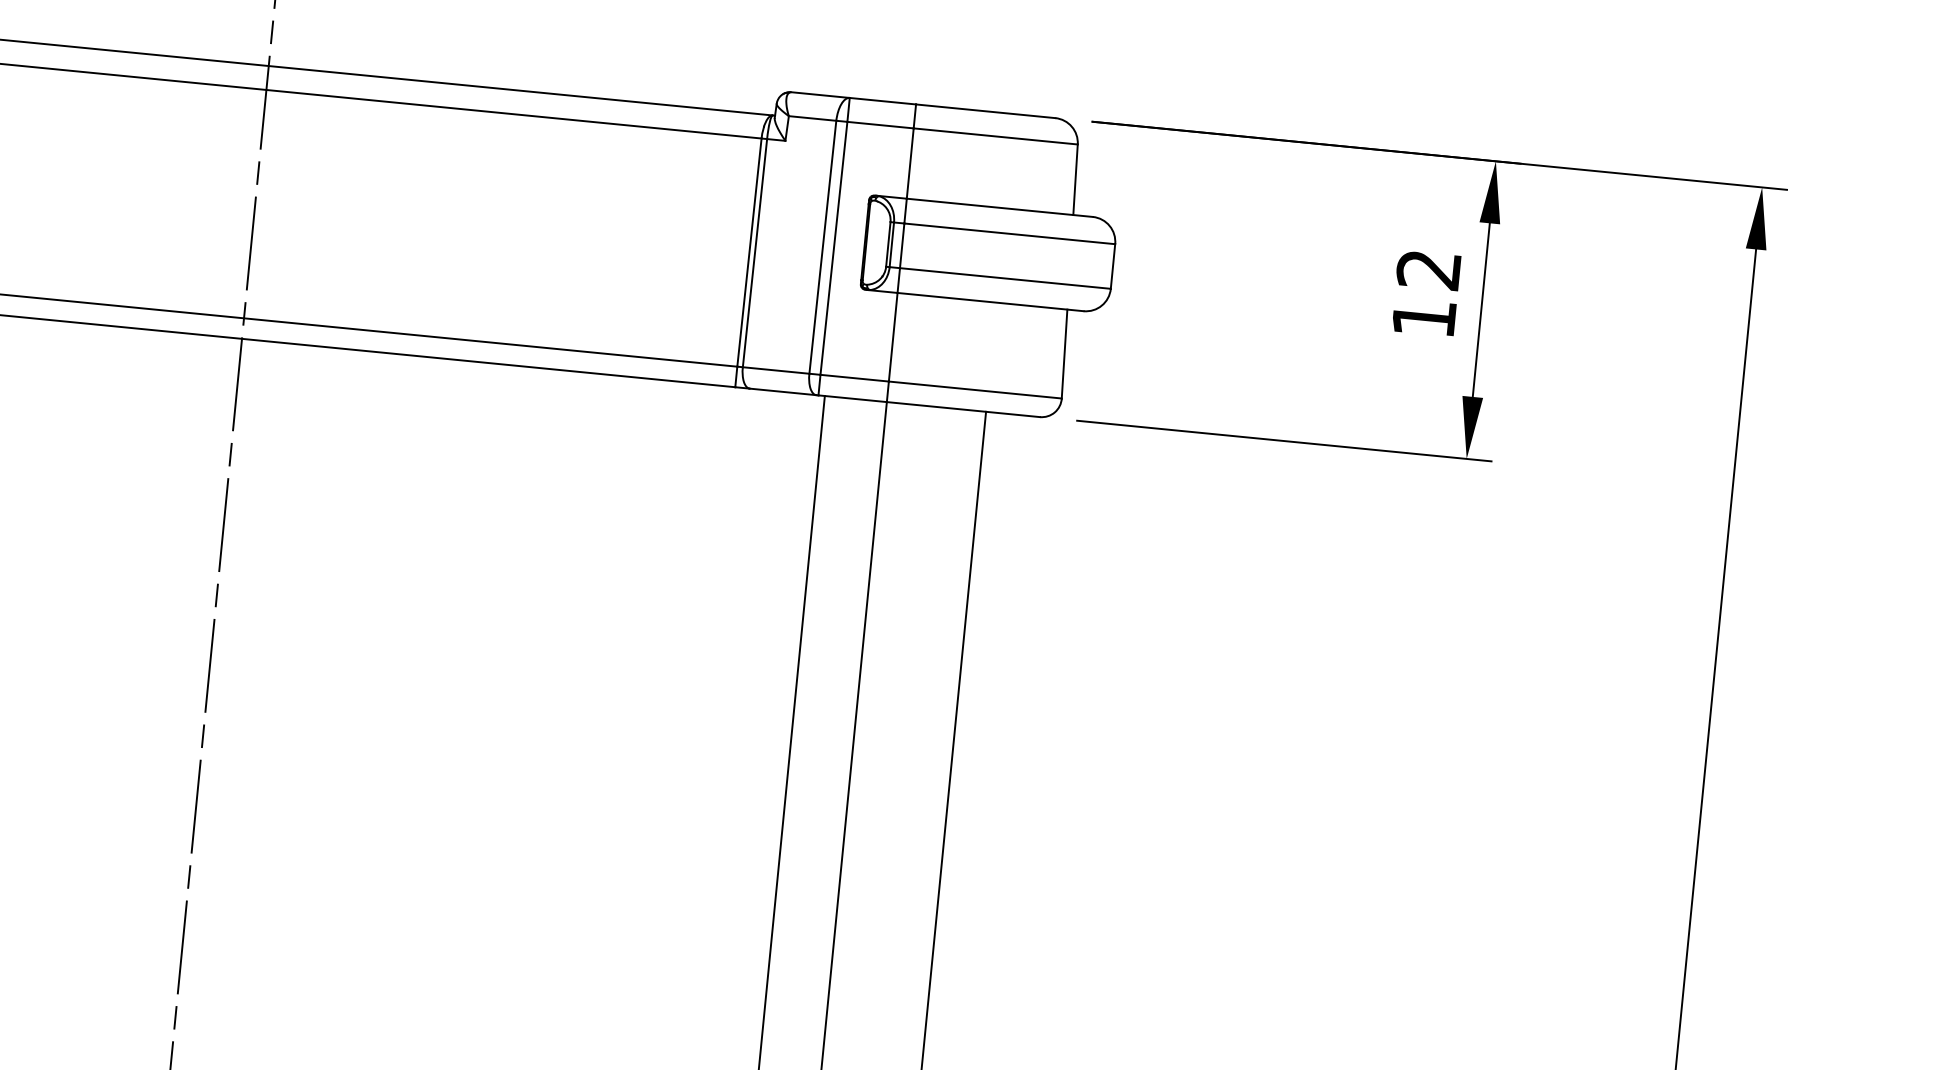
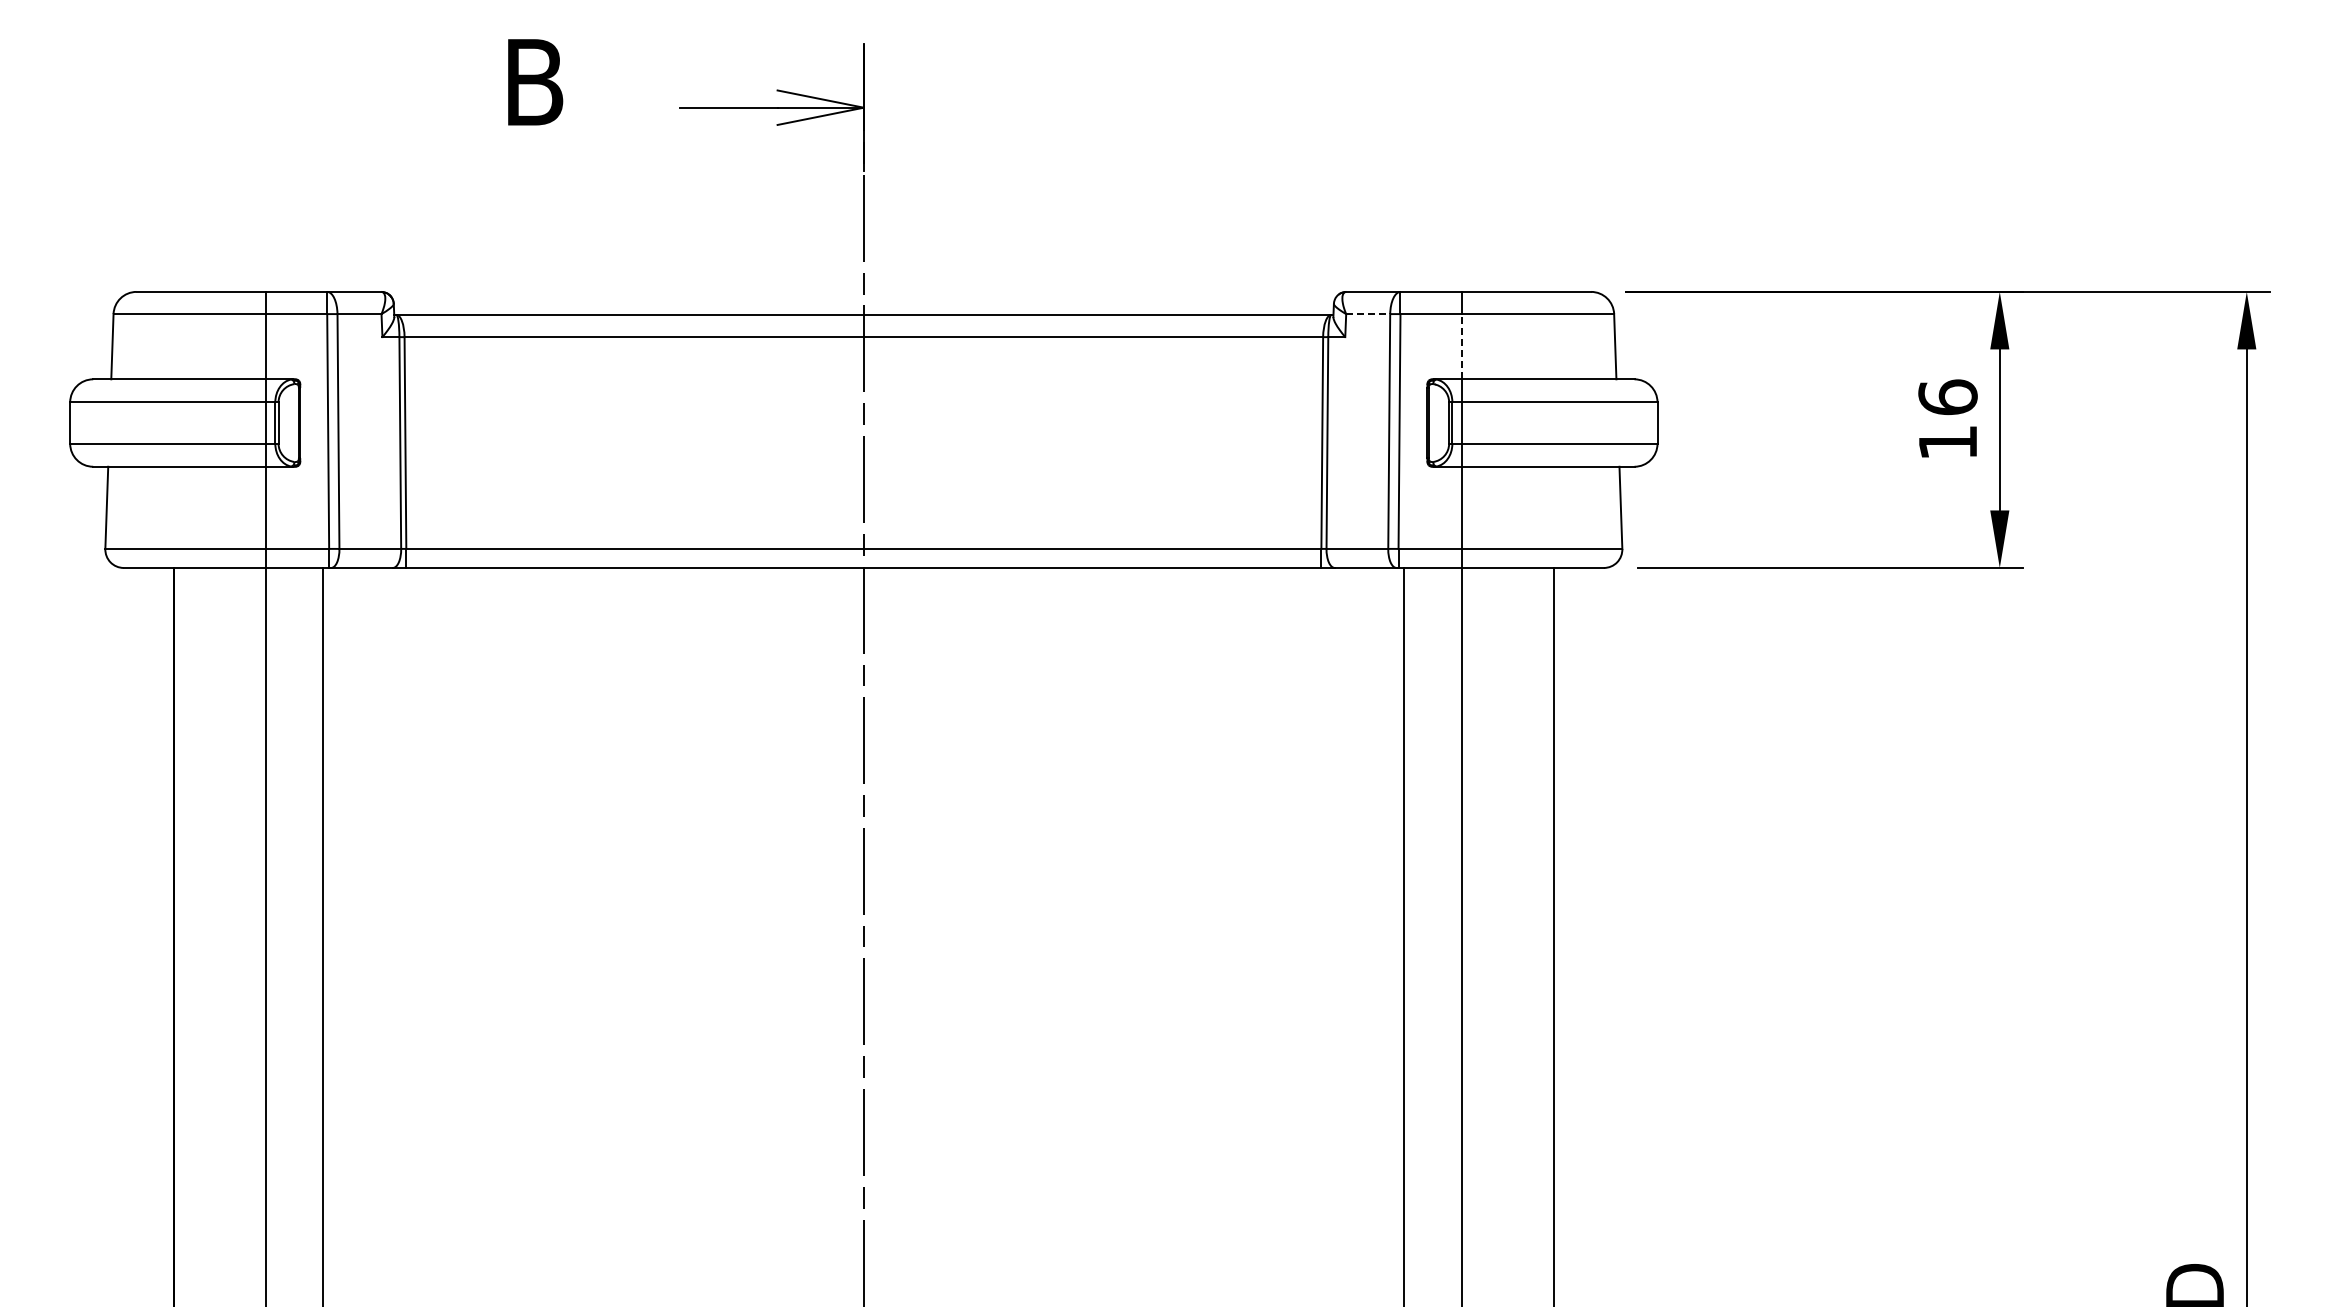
line: (812, 118) -> (1368, 314), solid -> dashed
line: (909, 163) -> (1461, 346), solid -> dashed
text: (1428, 269) -> (1947, 397), 12 -> 16

